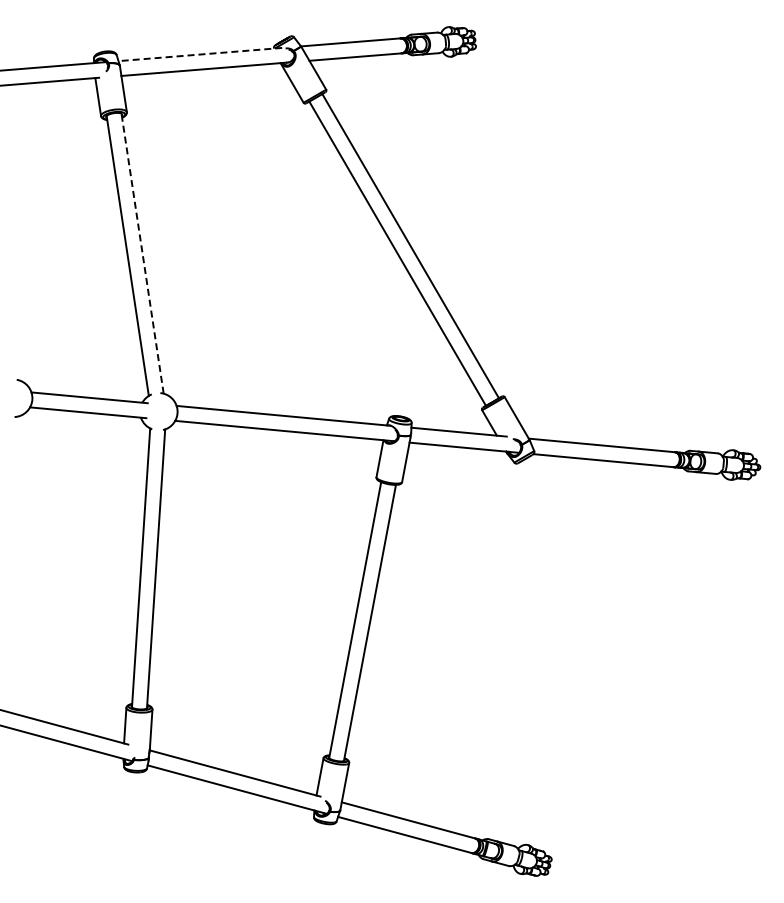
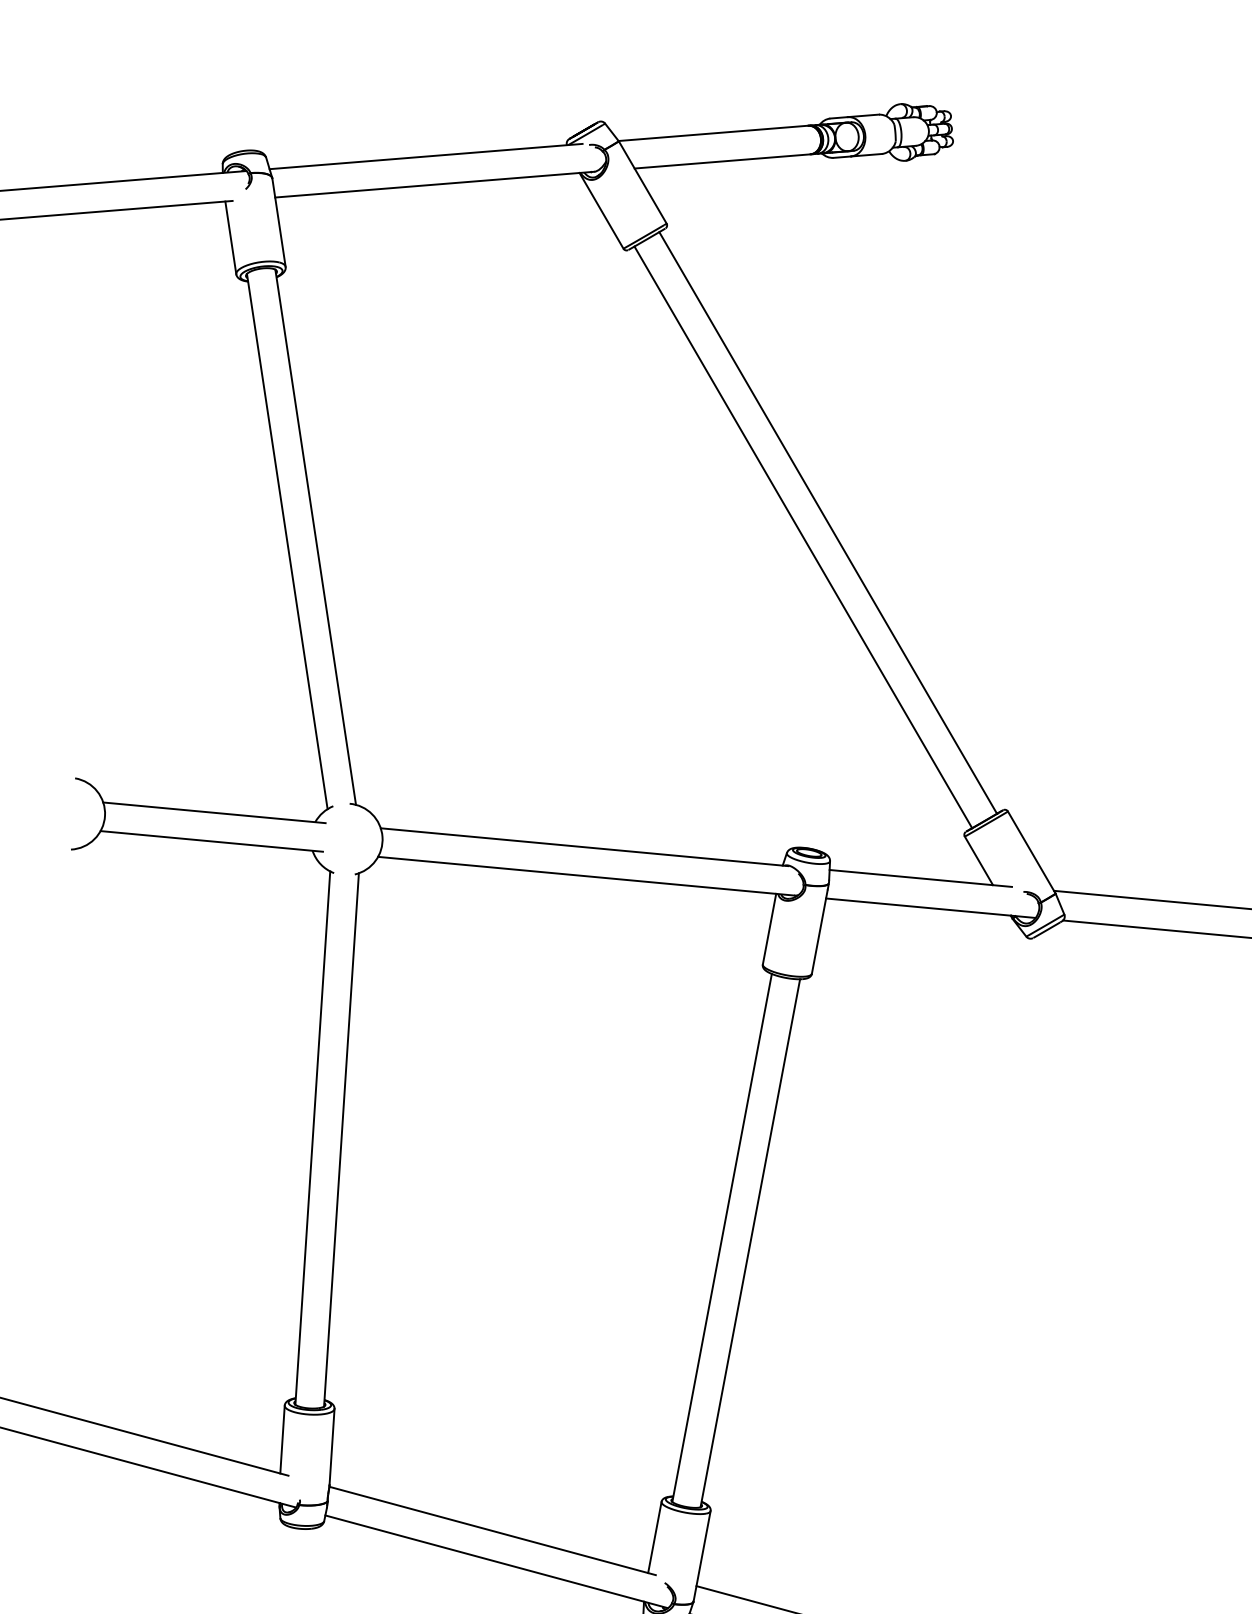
line: (199, 54) -> (424, 156), dashed -> solid
line: (142, 253) -> (315, 536), dashed -> solid

